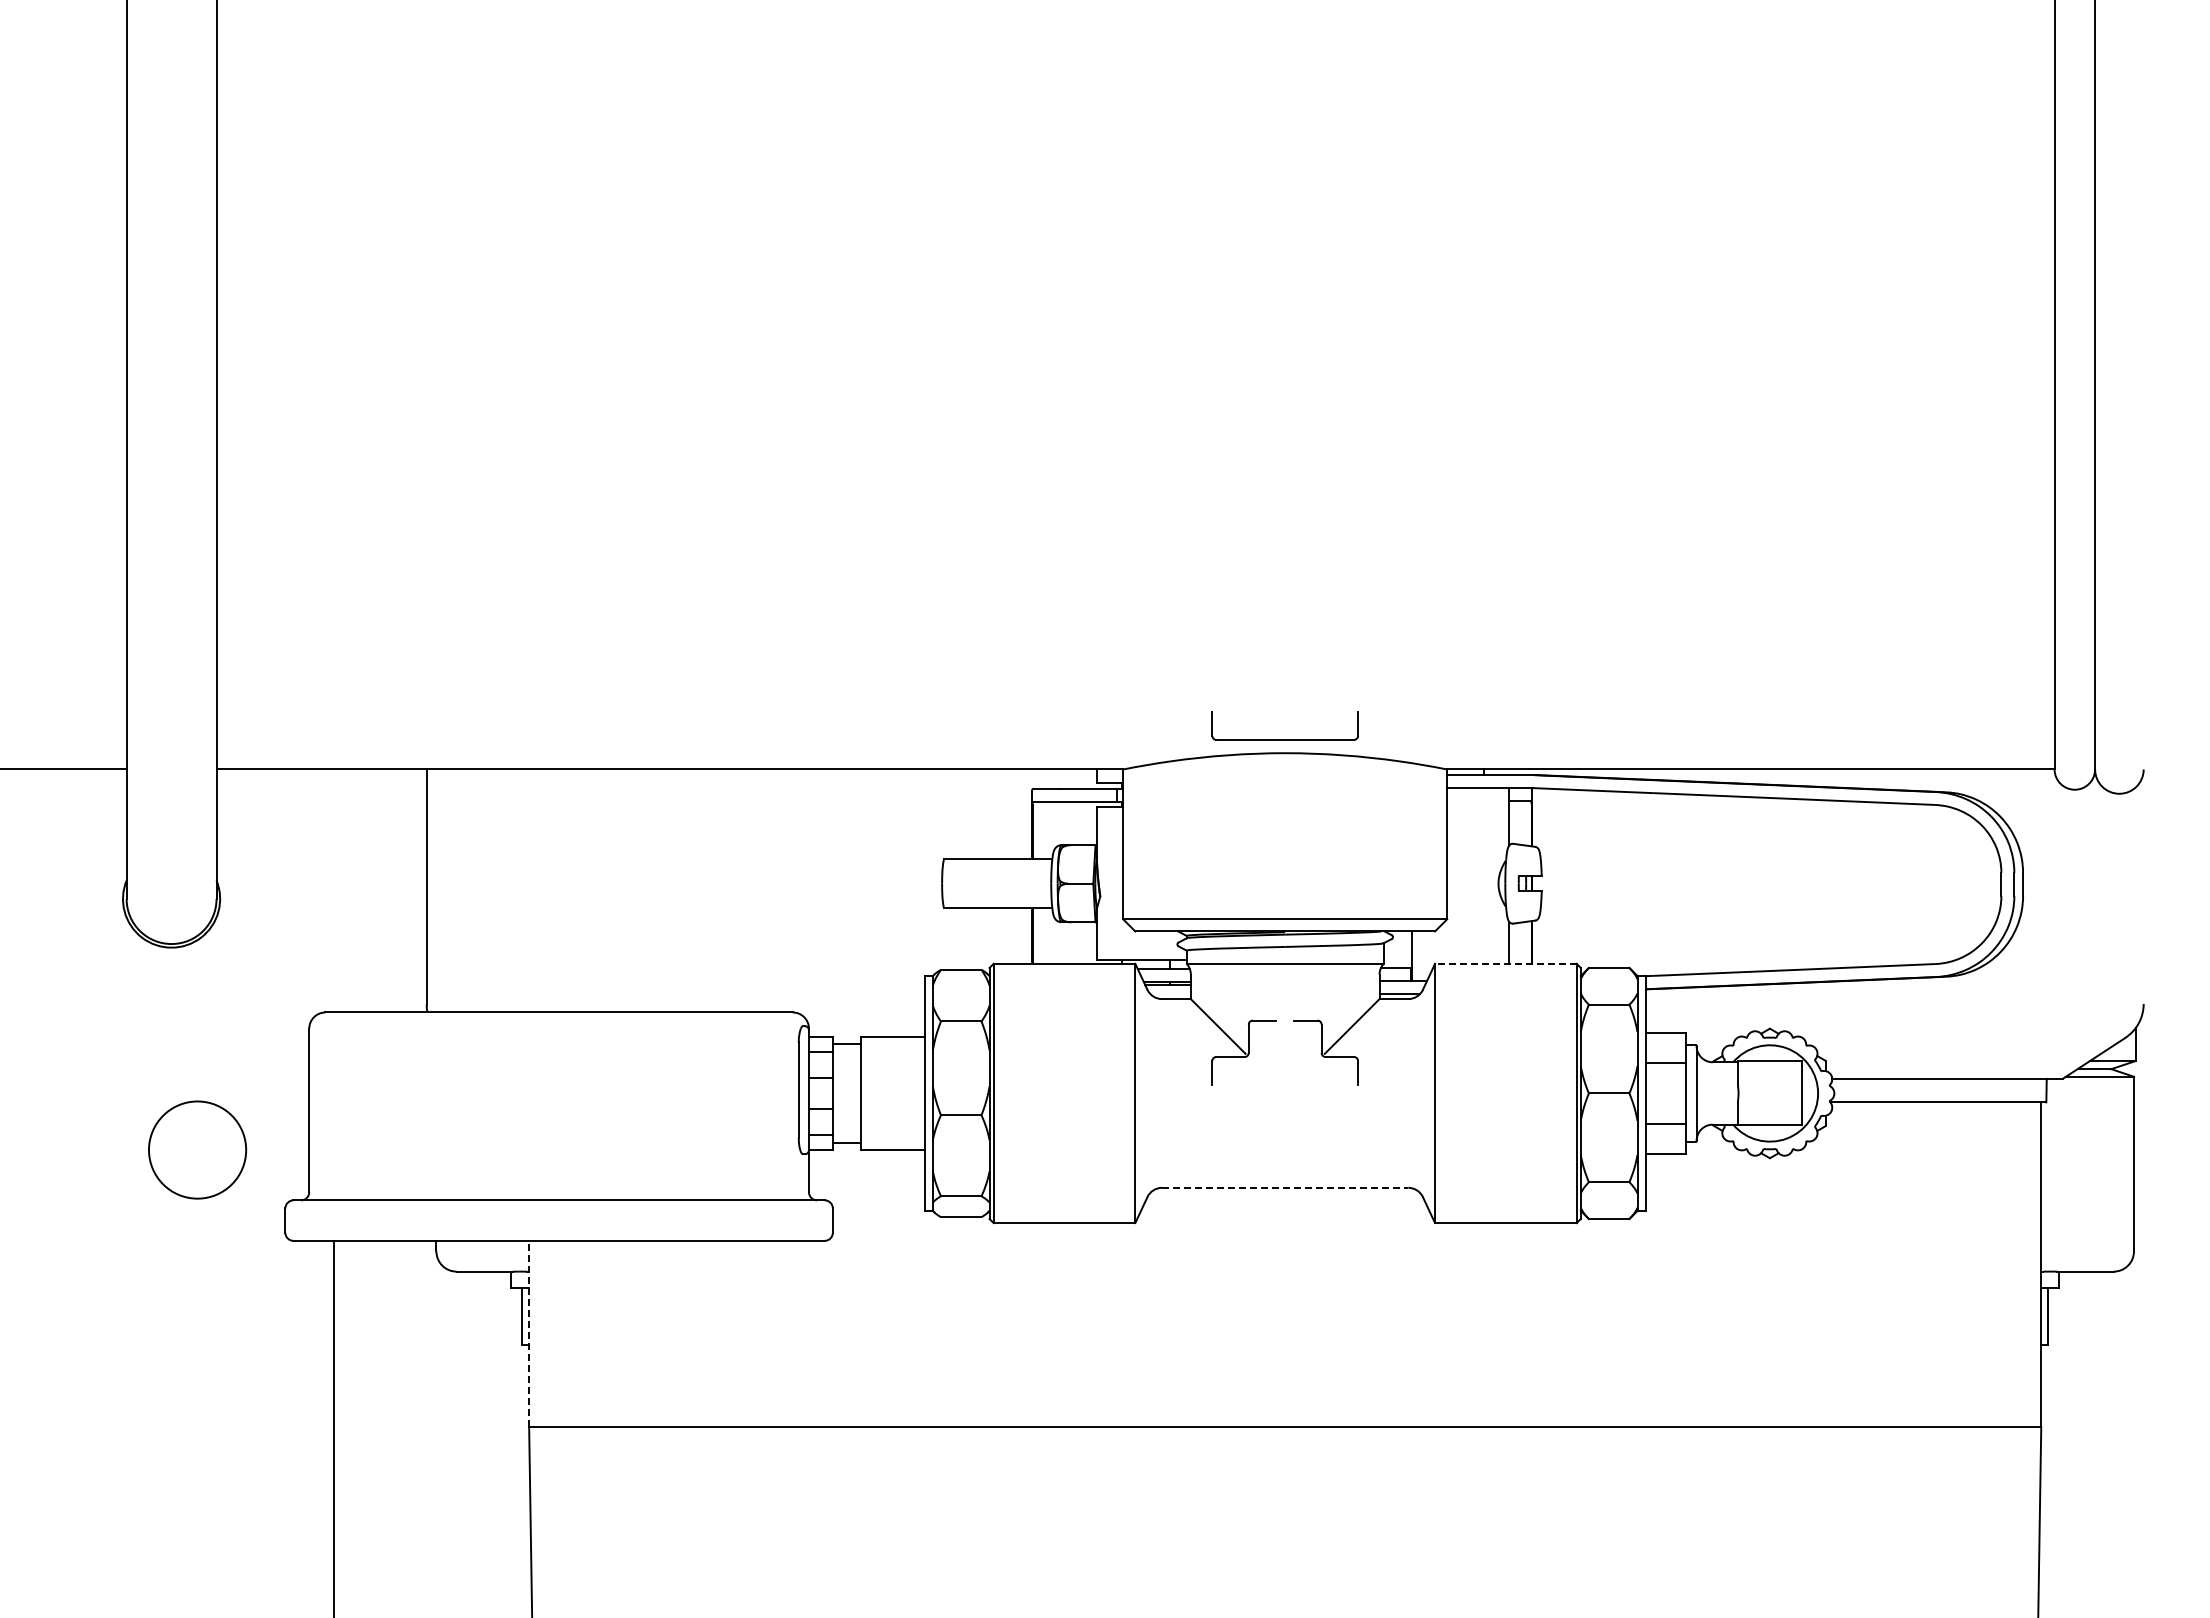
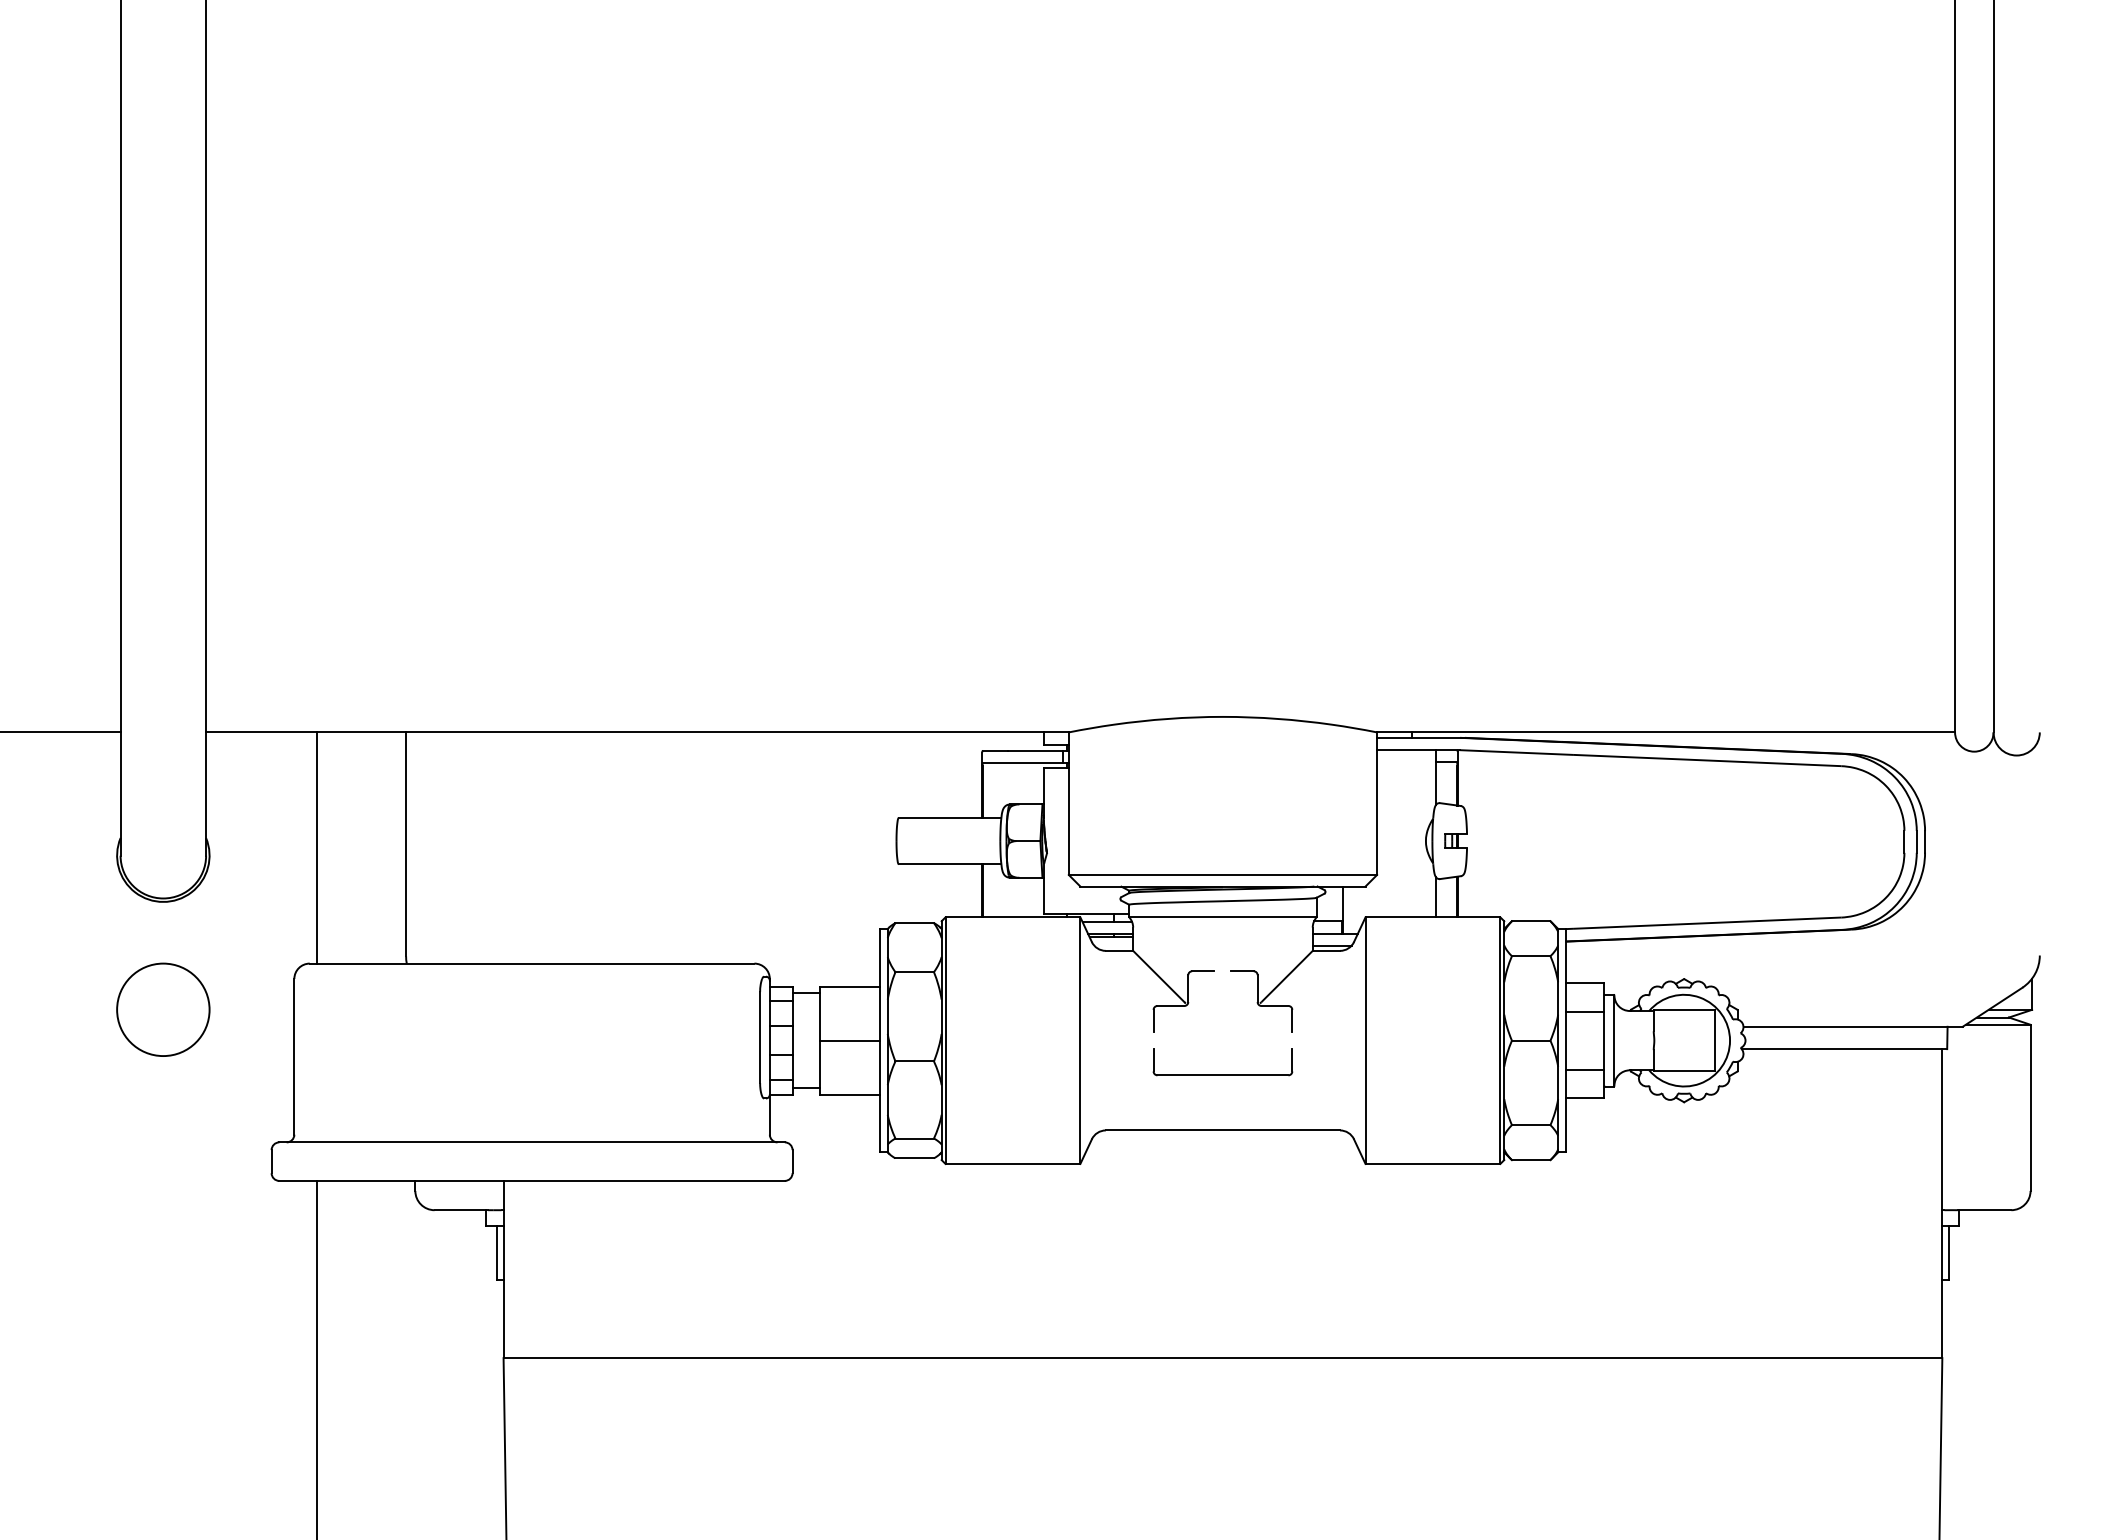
part: (1284, 739) -> (1222, 1074), moved
line: (333, 890) -> (317, 847), added
line: (1505, 963) -> (1432, 917), dashed -> solid
line: (892, 1093) -> (849, 1040), added
circle: (197, 1149) -> (163, 1009), moved
line: (1285, 1187) -> (1223, 1130), dashed -> solid
line: (529, 1333) -> (503, 1269), dashed -> solid

